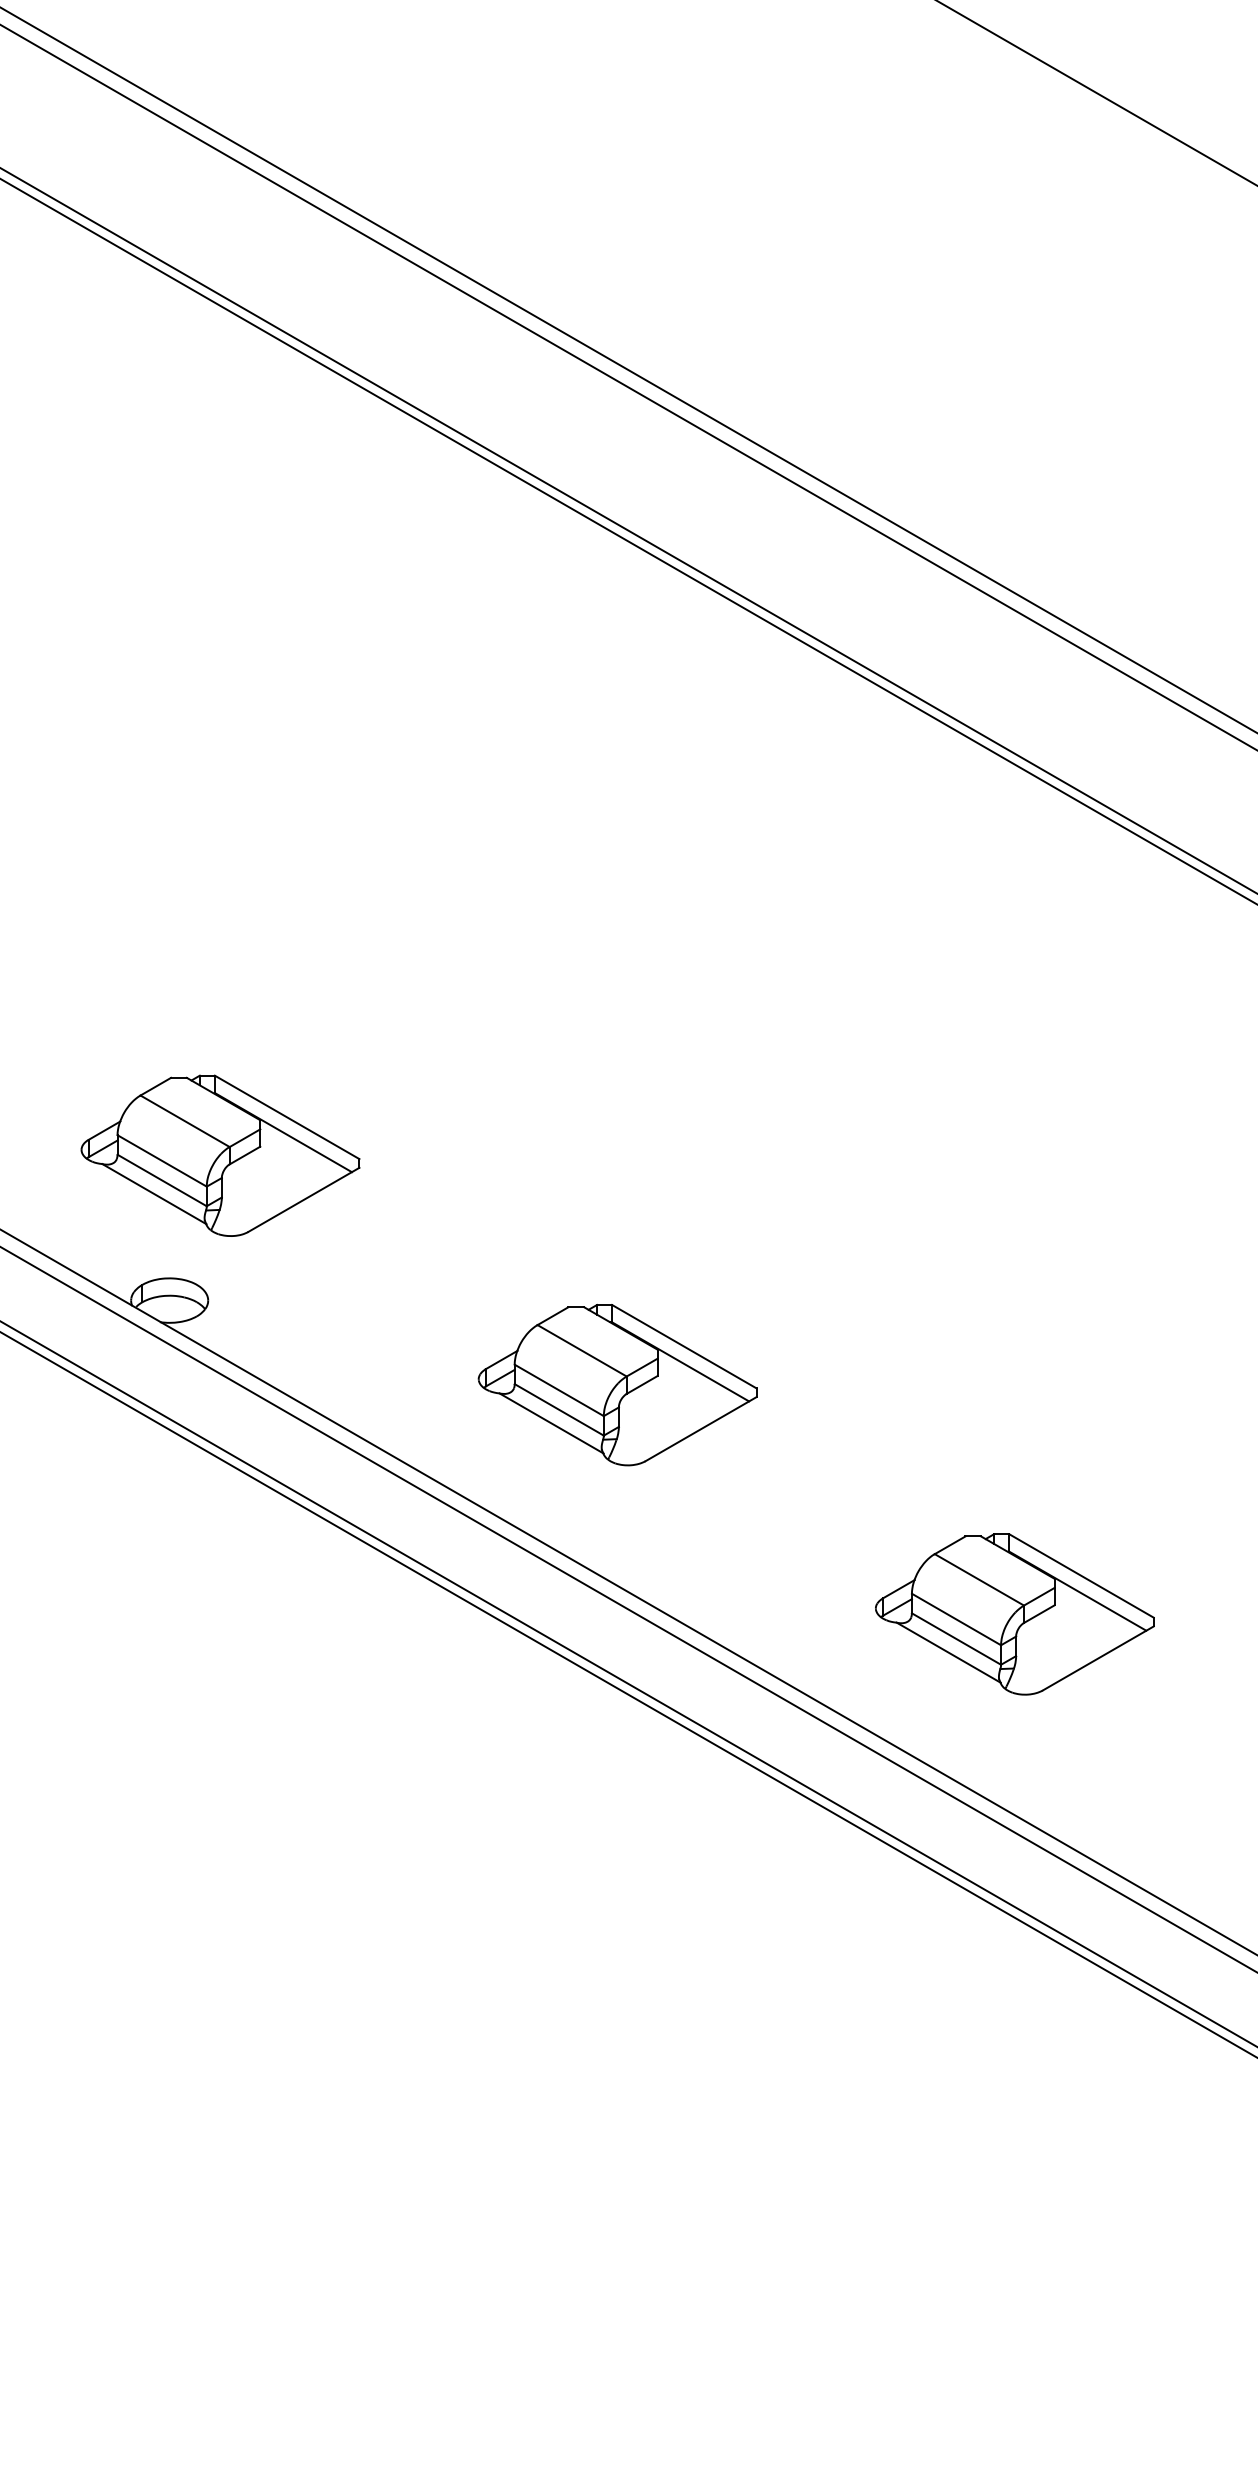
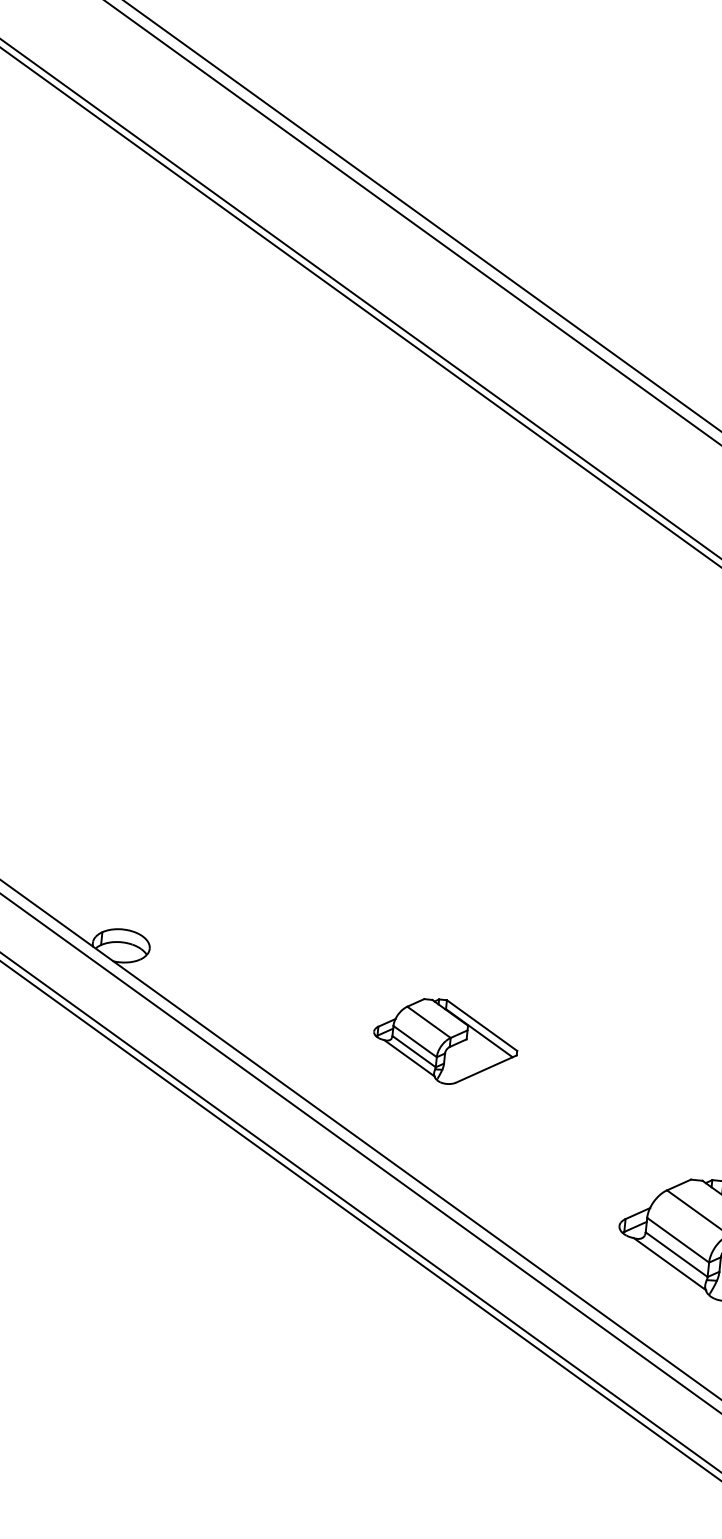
part: (220, 1155) -> (169, 842), removed
part: (617, 1385) -> (445, 1042), size x0.7

